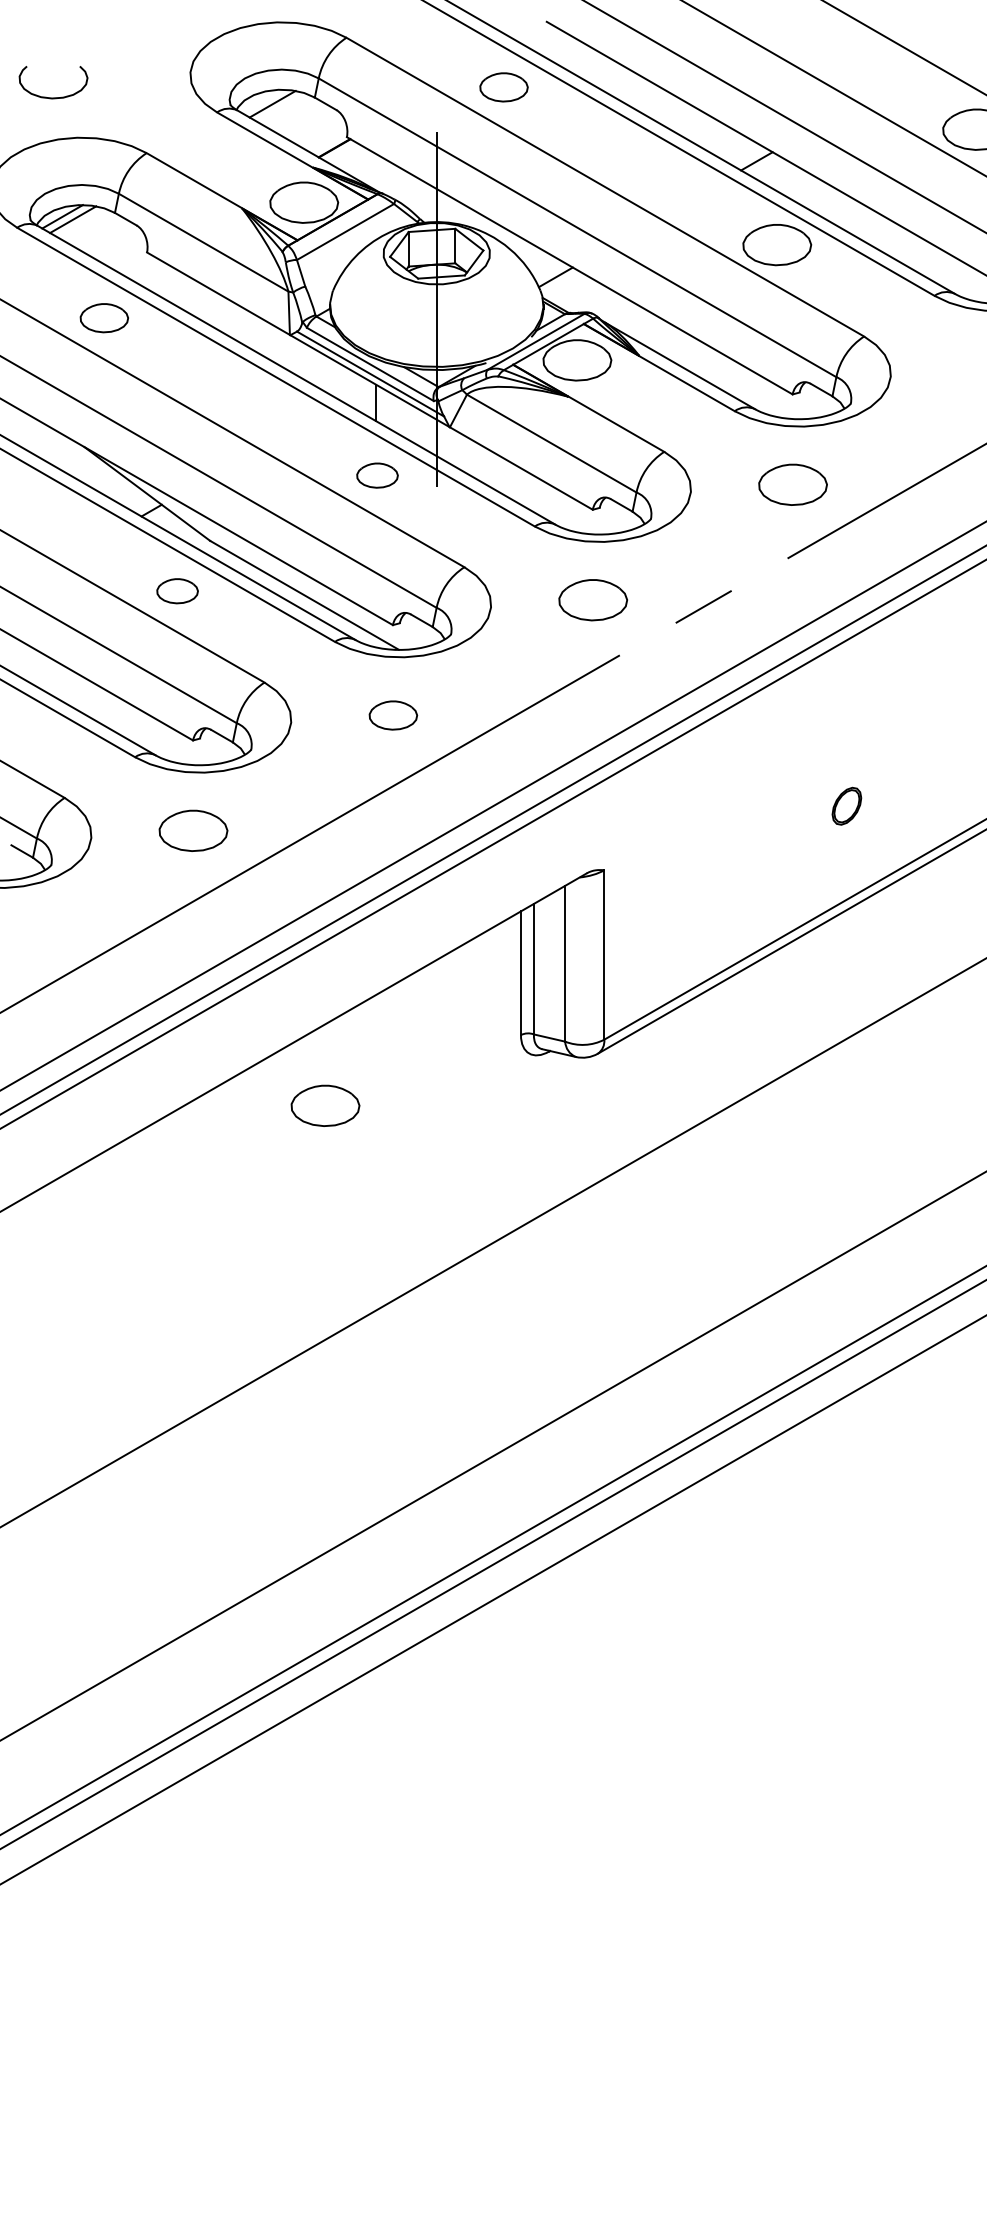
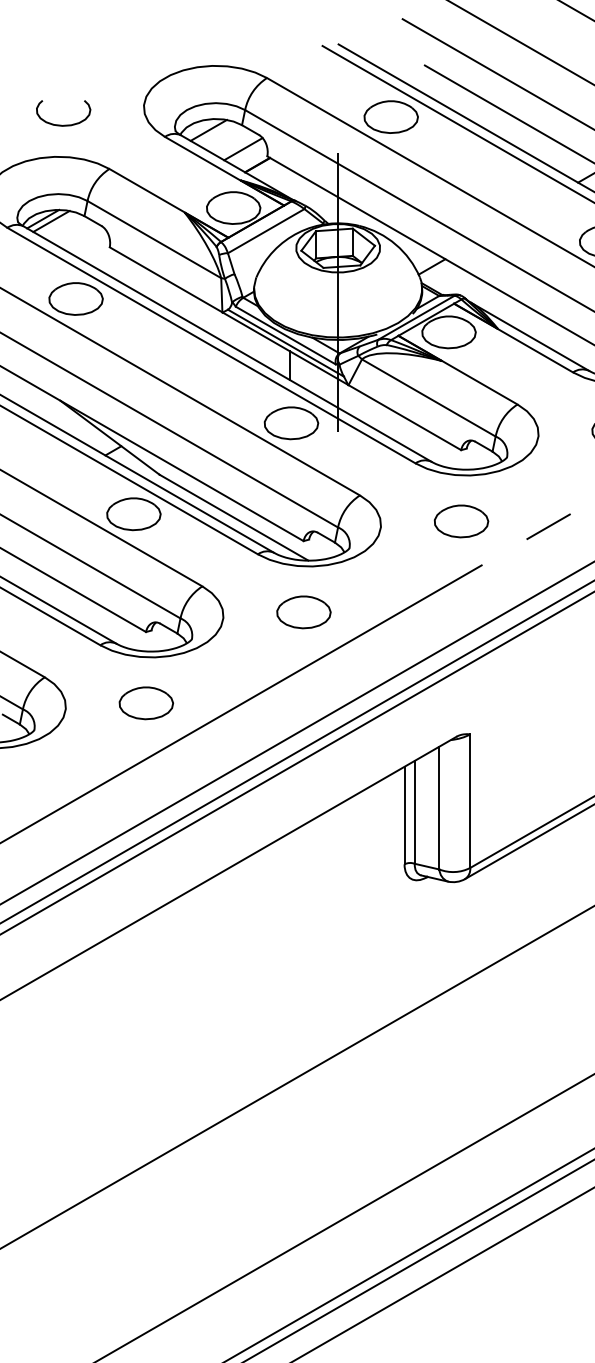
part: (503, 87) -> (390, 117), size x1.43
curve: (53, 97) -> (63, 125), moved
line: (316, 127) -> (243, 148), added
part: (104, 318) -> (76, 299), size x1.43
part: (377, 475) -> (291, 423), size x1.67
part: (177, 591) -> (133, 514), size x1.67
part: (393, 715) -> (304, 612), size x1.43
part: (325, 1105) -> (250, 919), removed

